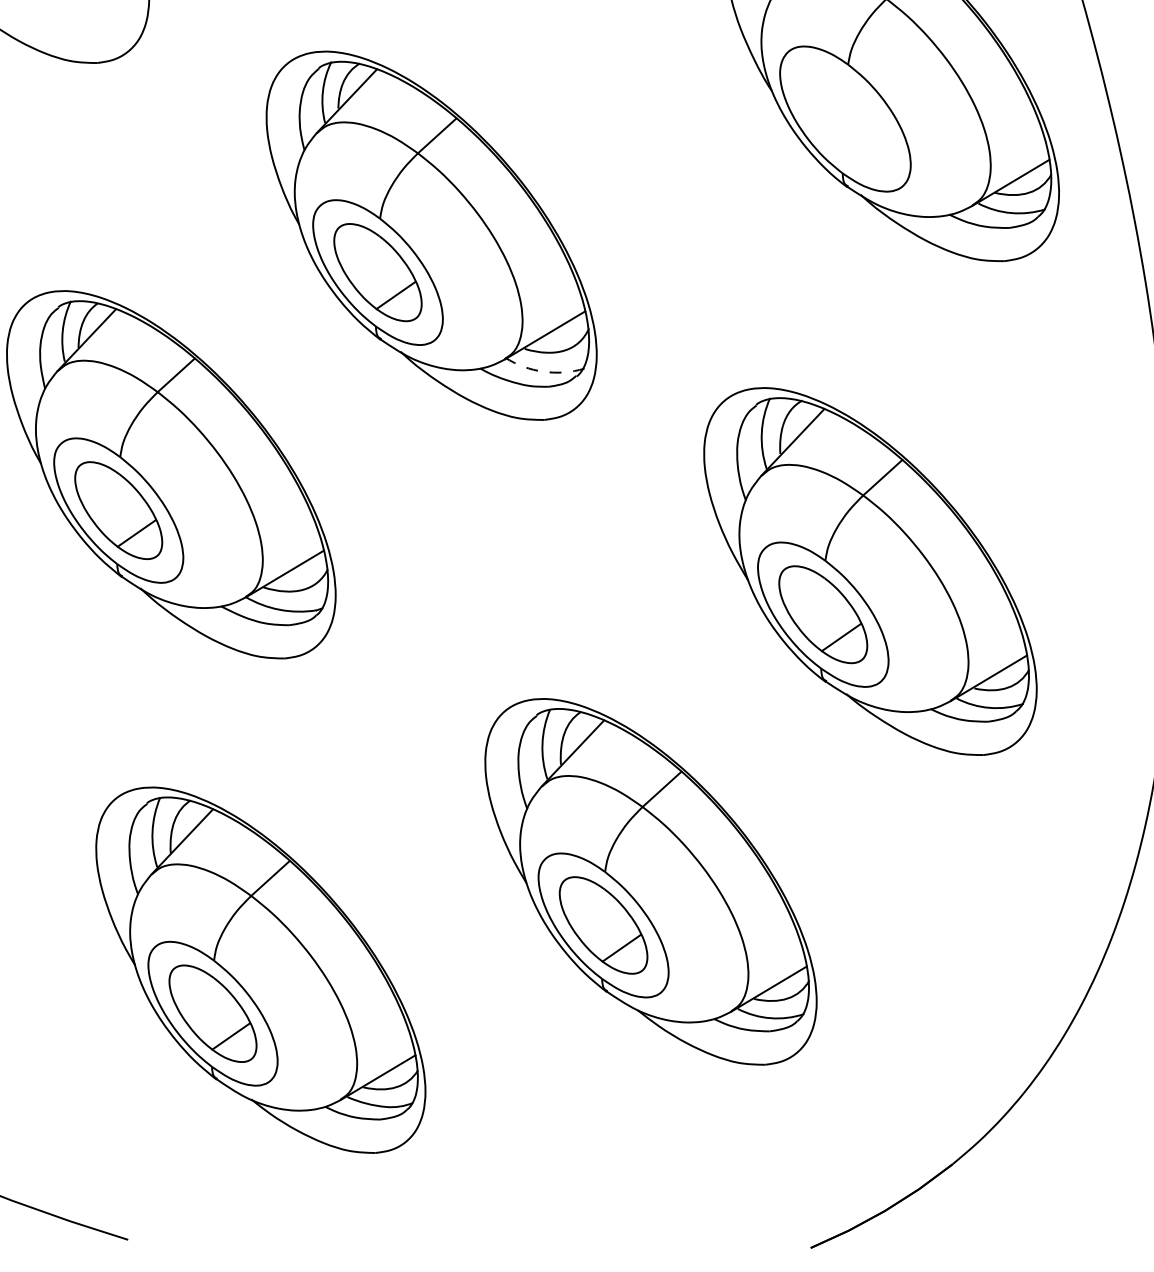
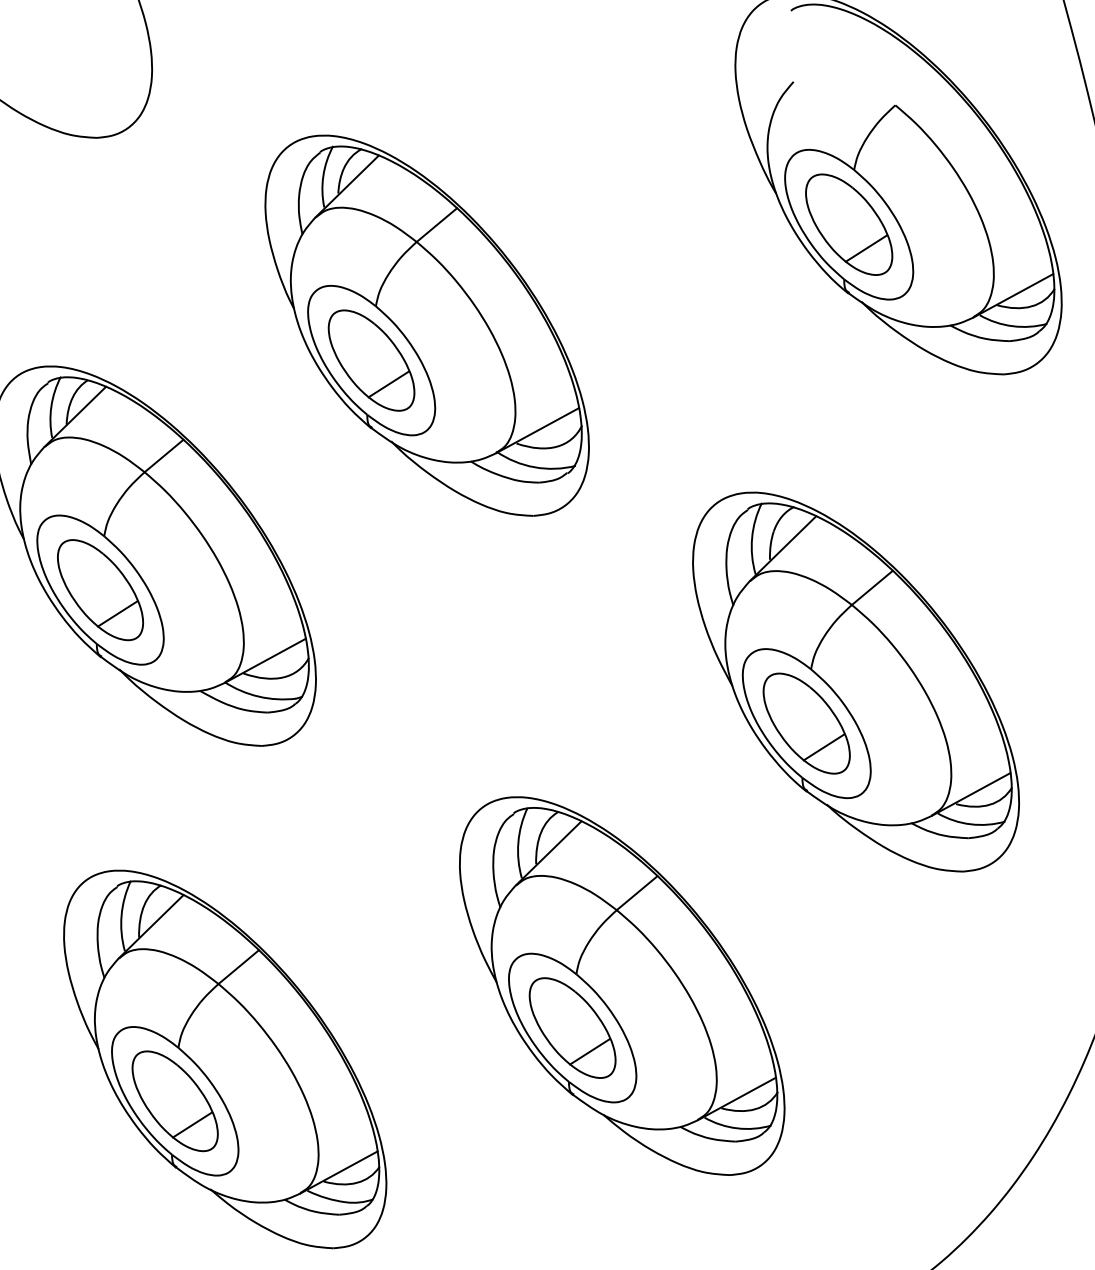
part: (845, 118) -> (849, 224), added
arc: (543, 371) -> (534, 467), dashed -> solid

